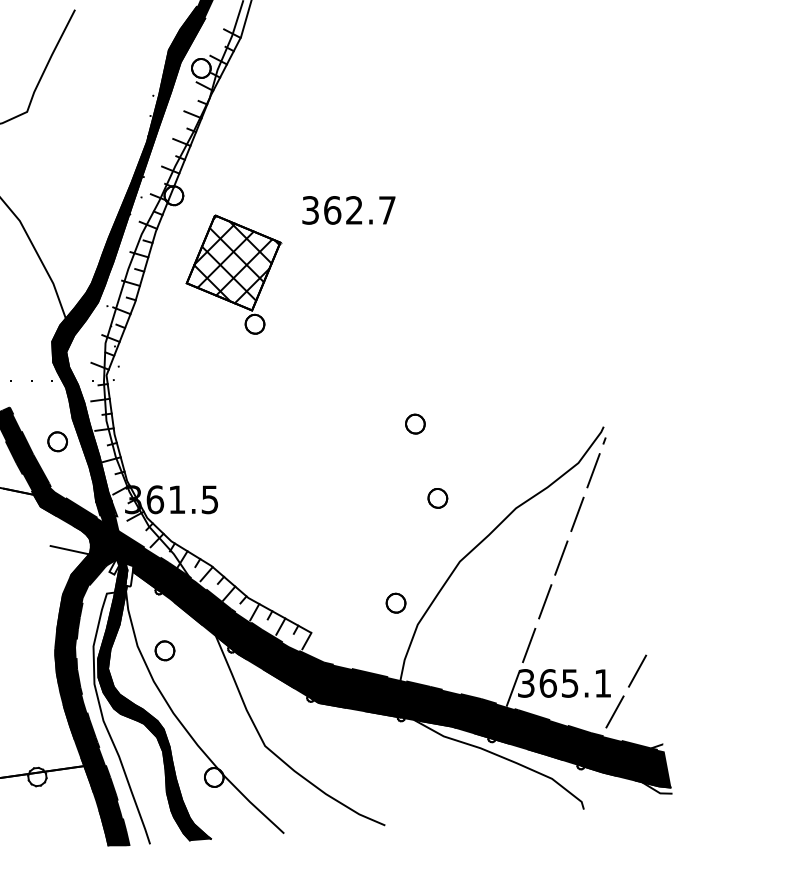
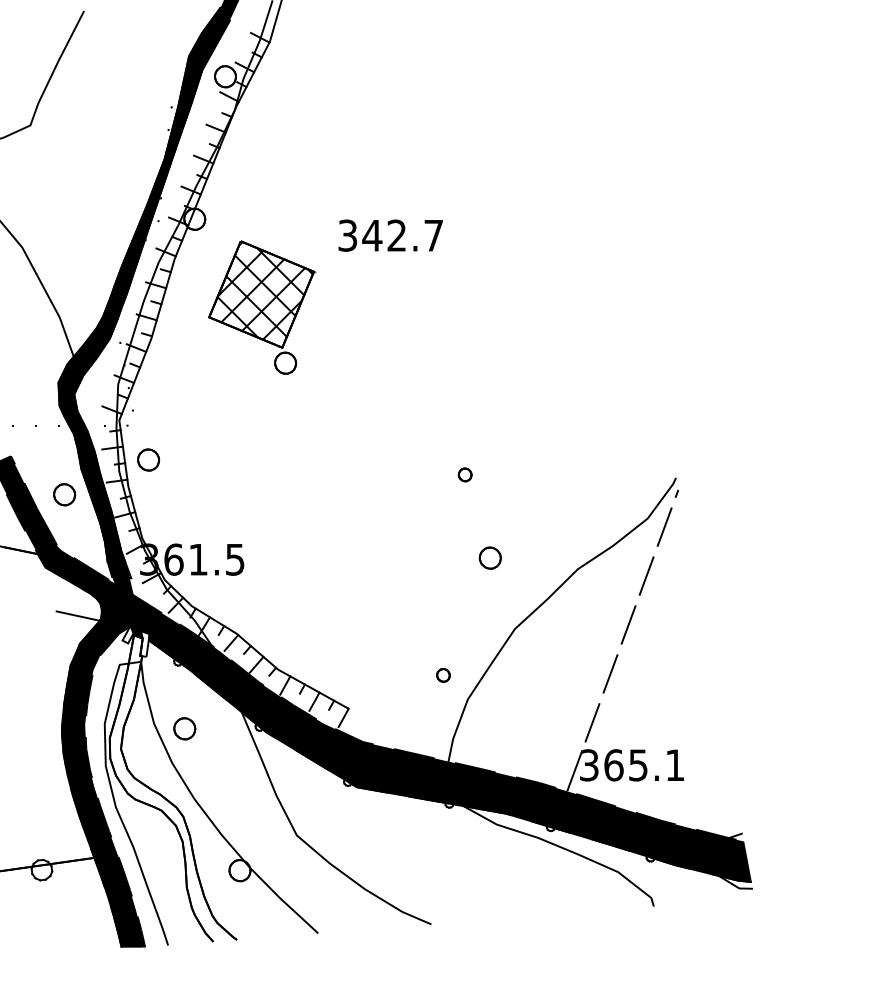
text: (332, 210) -> (372, 235), 362.7 -> 342.7
part: (132, 410) -> (148, 459), added
part: (415, 423) -> (465, 474), size x0.6
part: (395, 602) -> (442, 674), size x0.6
line: (628, 687) -> (703, 769), removed
fill: (154, 704) -> (173, 788), removed

